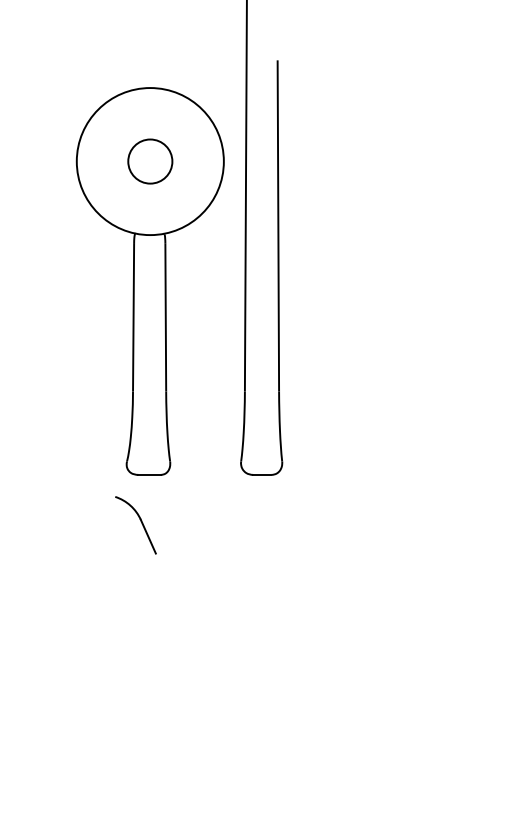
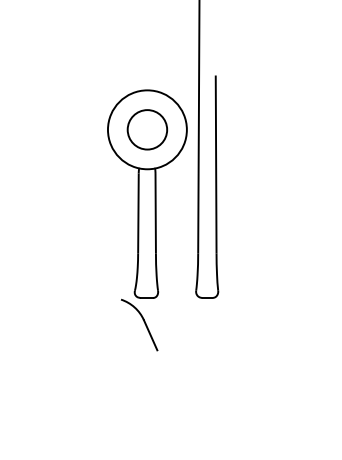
circle: (150, 160) -> (147, 129), size x1.67
part: (135, 524) -> (139, 324), size x1.67

